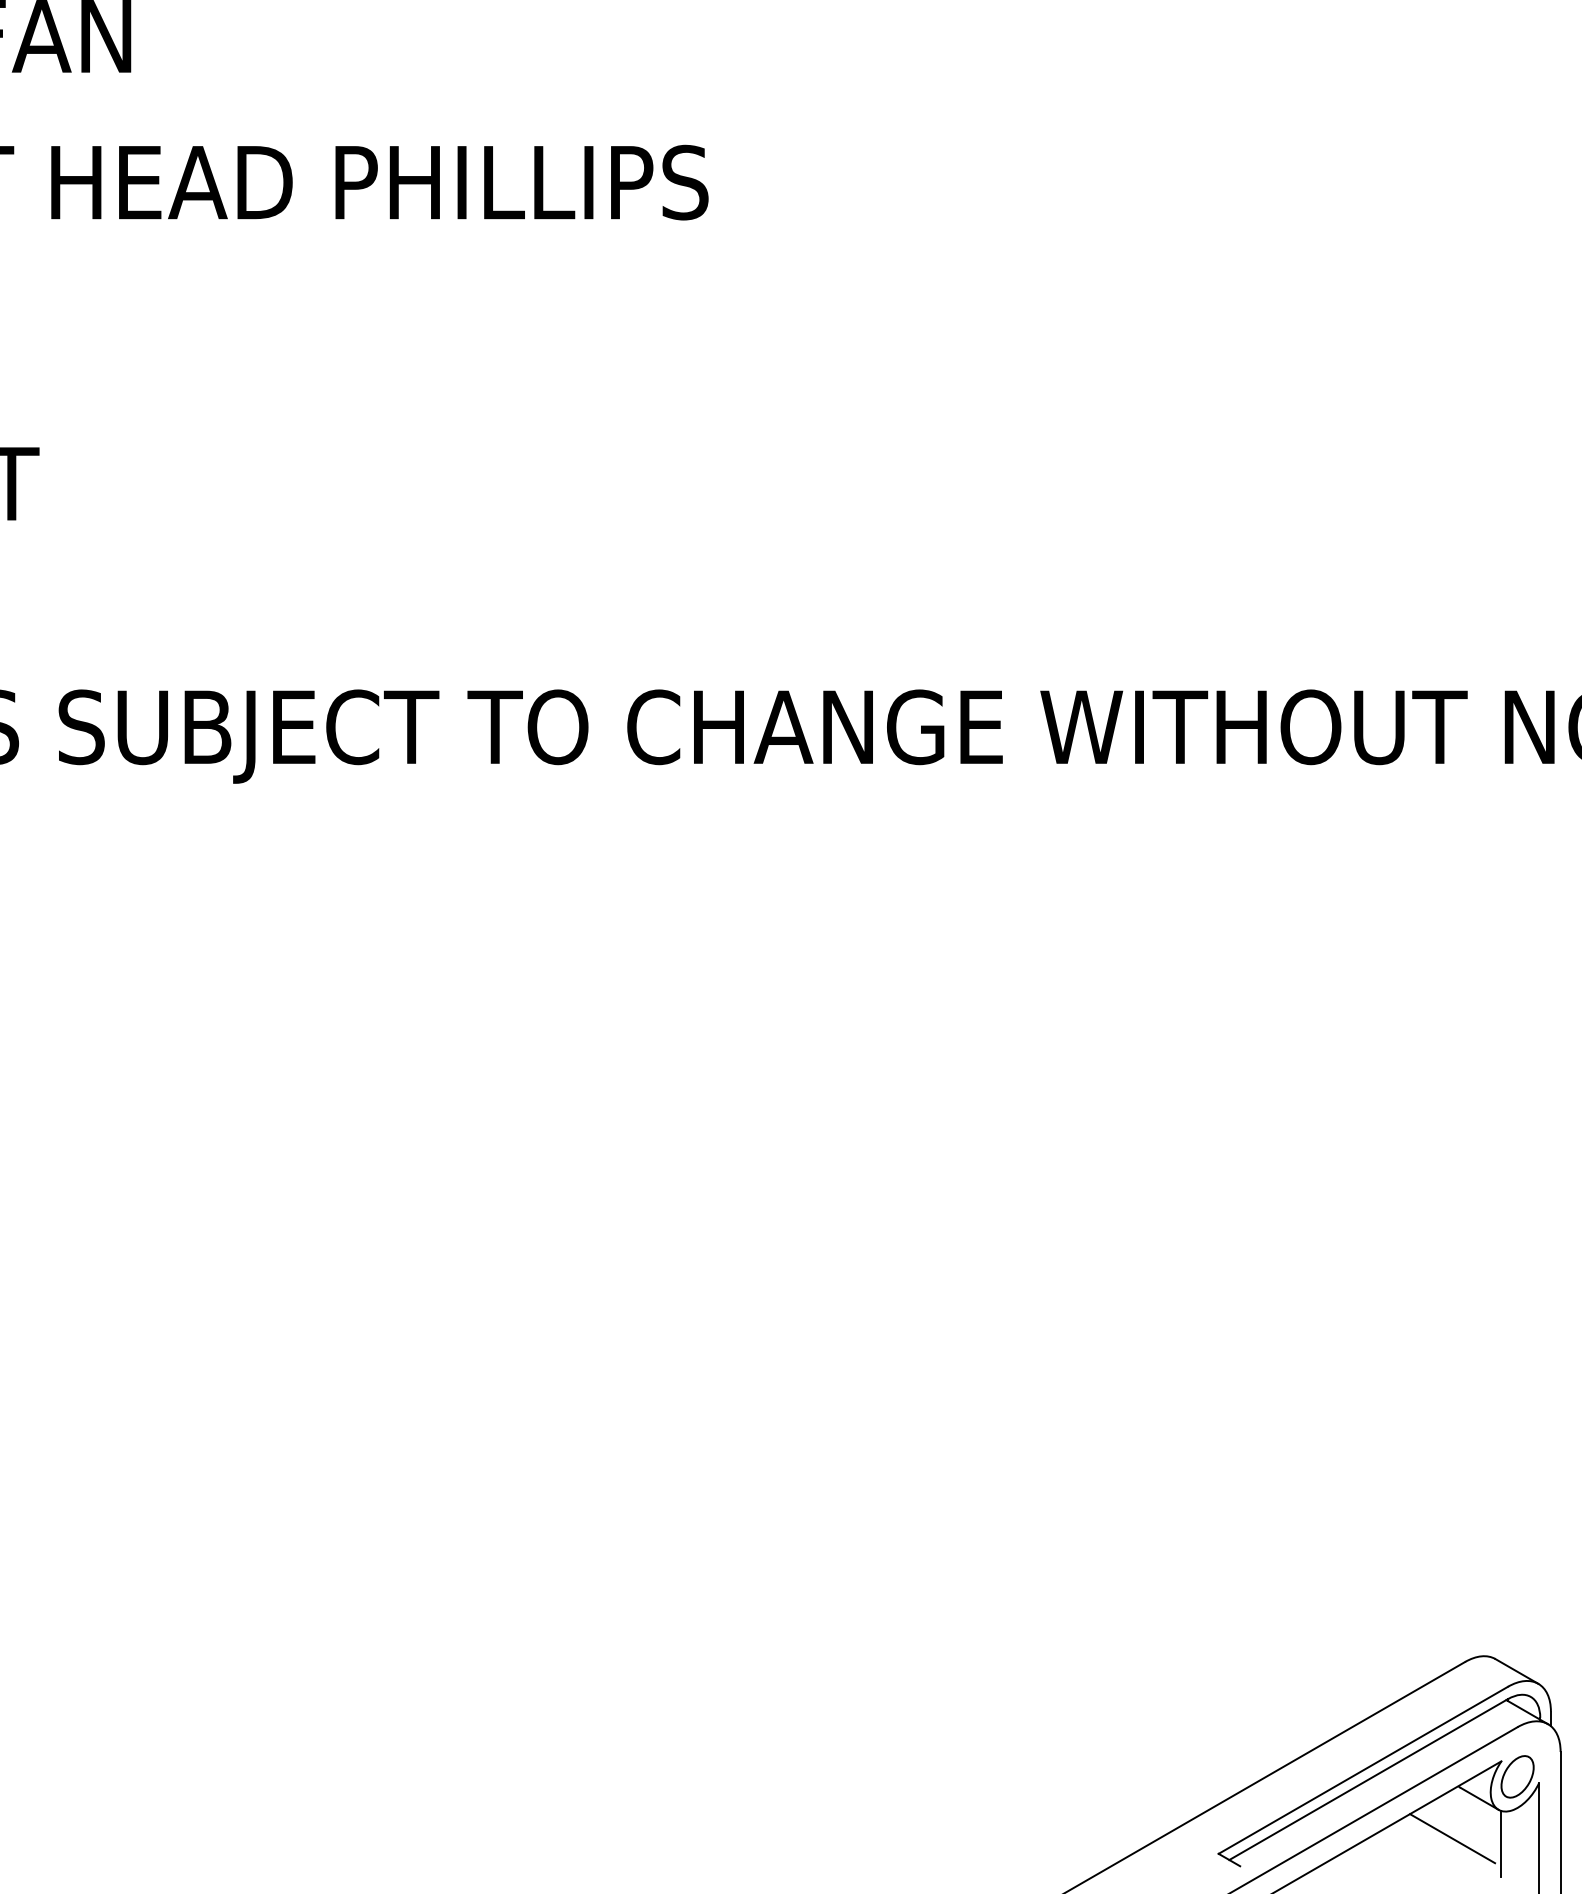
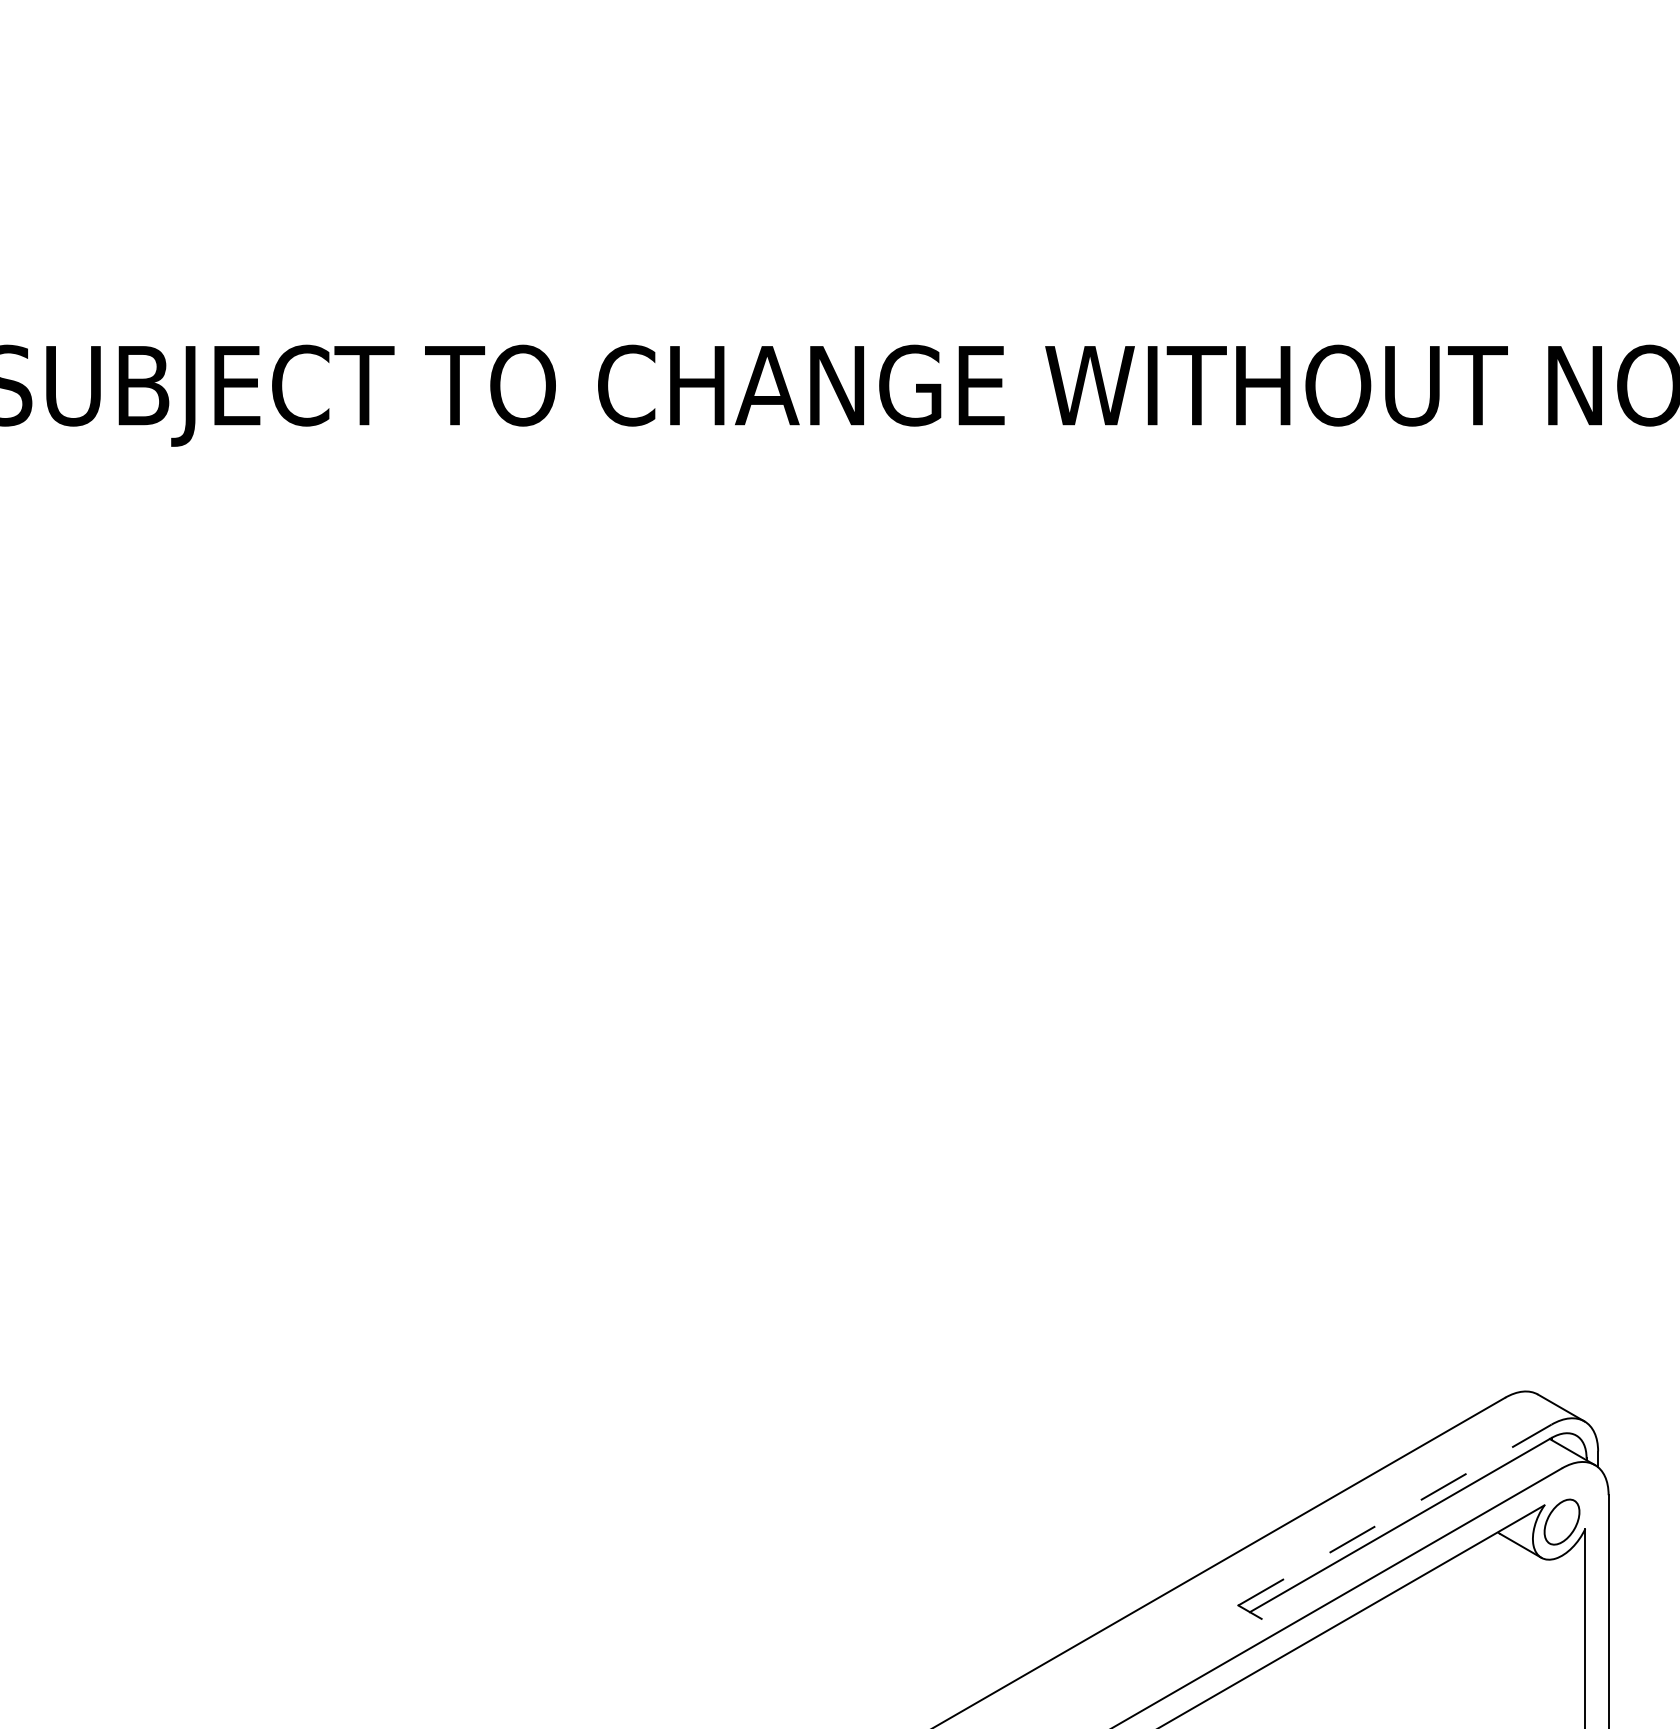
line: (1363, 1770) -> (1395, 1515), solid -> dashed
line: (1452, 1838) -> (1491, 1588), removed
line: (1501, 1843) -> (1544, 1594), removed

